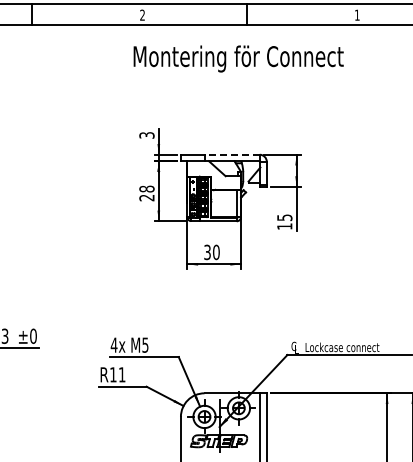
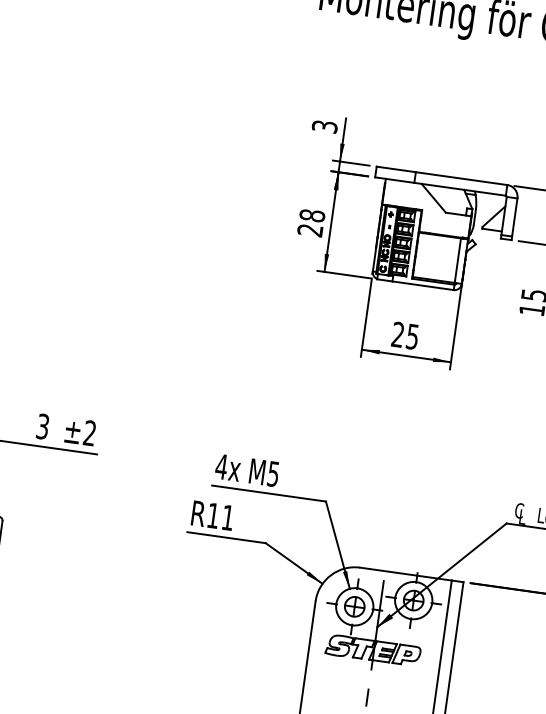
line: (232, 154) -> (462, 178), dashed -> solid
text: (211, 252) -> (404, 335), 30 -> 25
text: (33, 335) -> (90, 431), ±0 -> ±2

